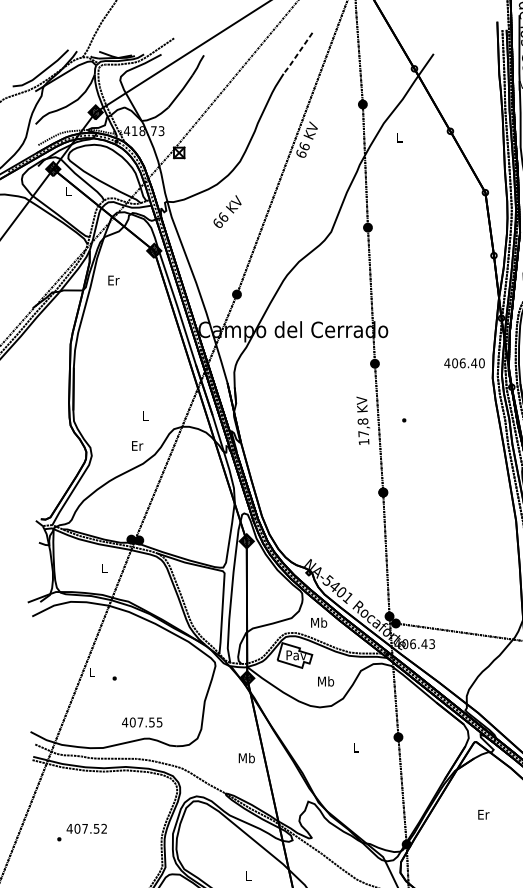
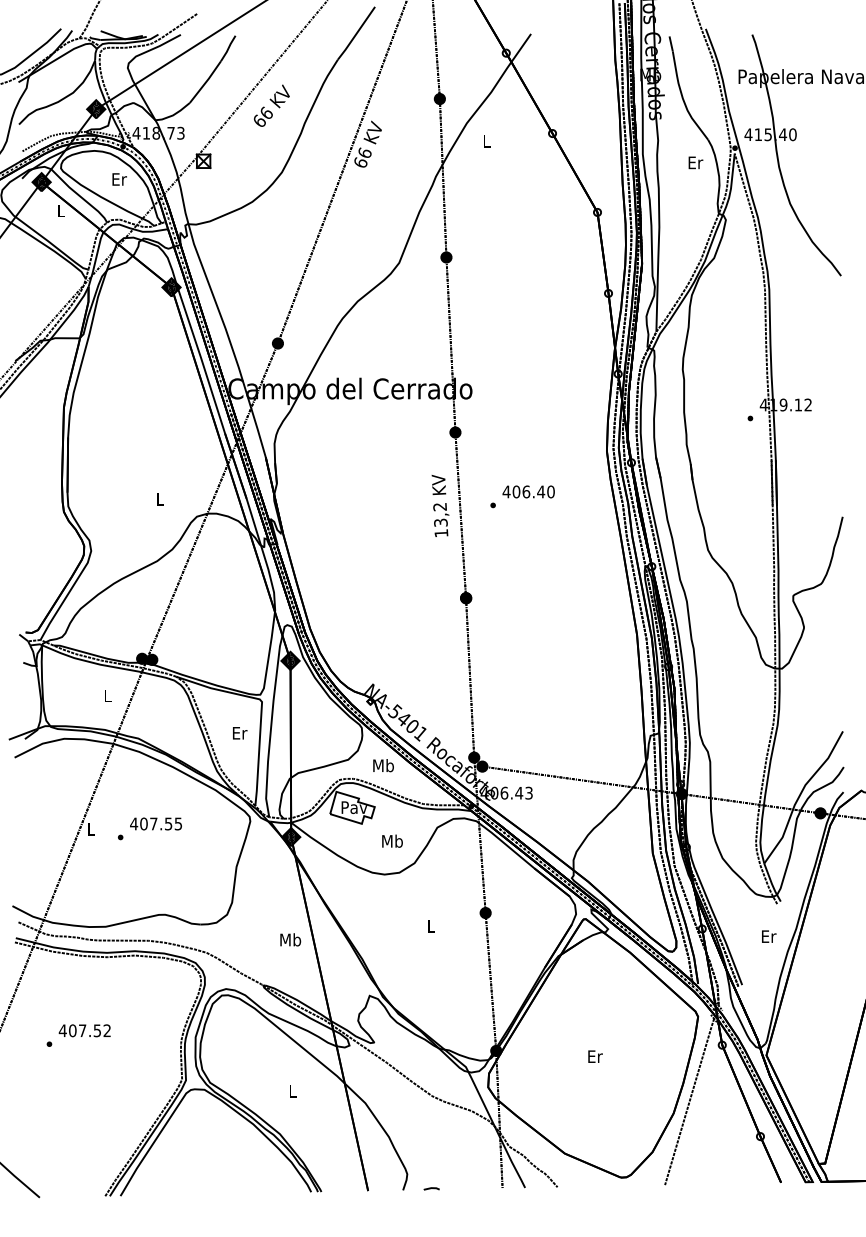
line: (298, 54) -> (356, 34), dashed -> solid
text: (227, 211) -> (271, 105), moved
text: (113, 280) -> (119, 179), moved
text: (464, 362) -> (528, 491), moved
text: (363, 427) -> (440, 514), 17,8 -> 13,2
text: (137, 446) -> (240, 733), moved
text: (141, 722) -> (155, 823), moved
text: (483, 814) -> (595, 1056), moved

